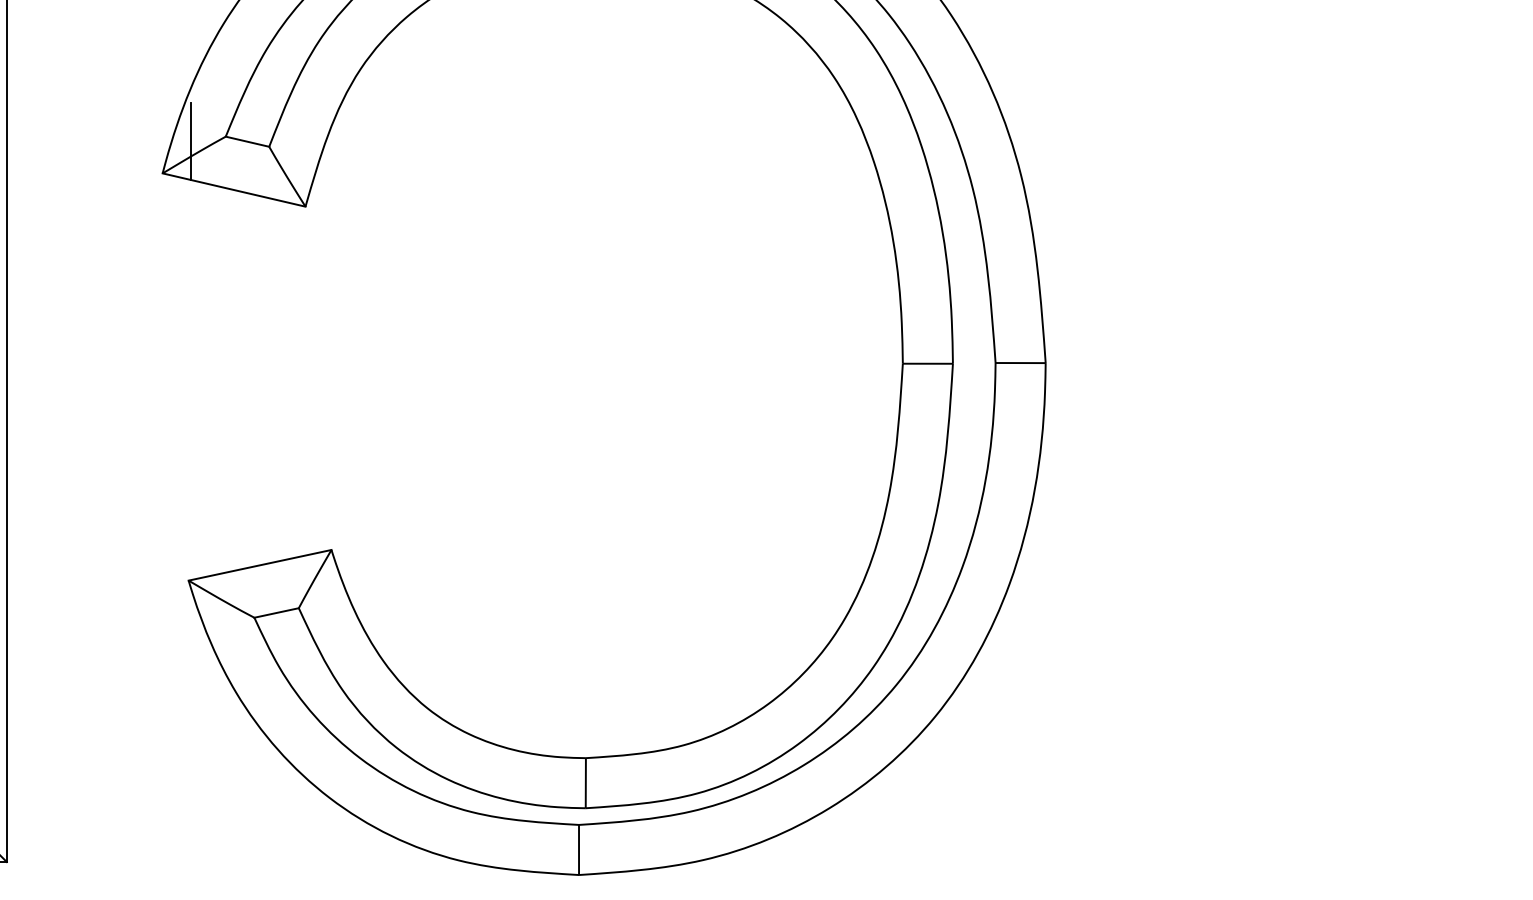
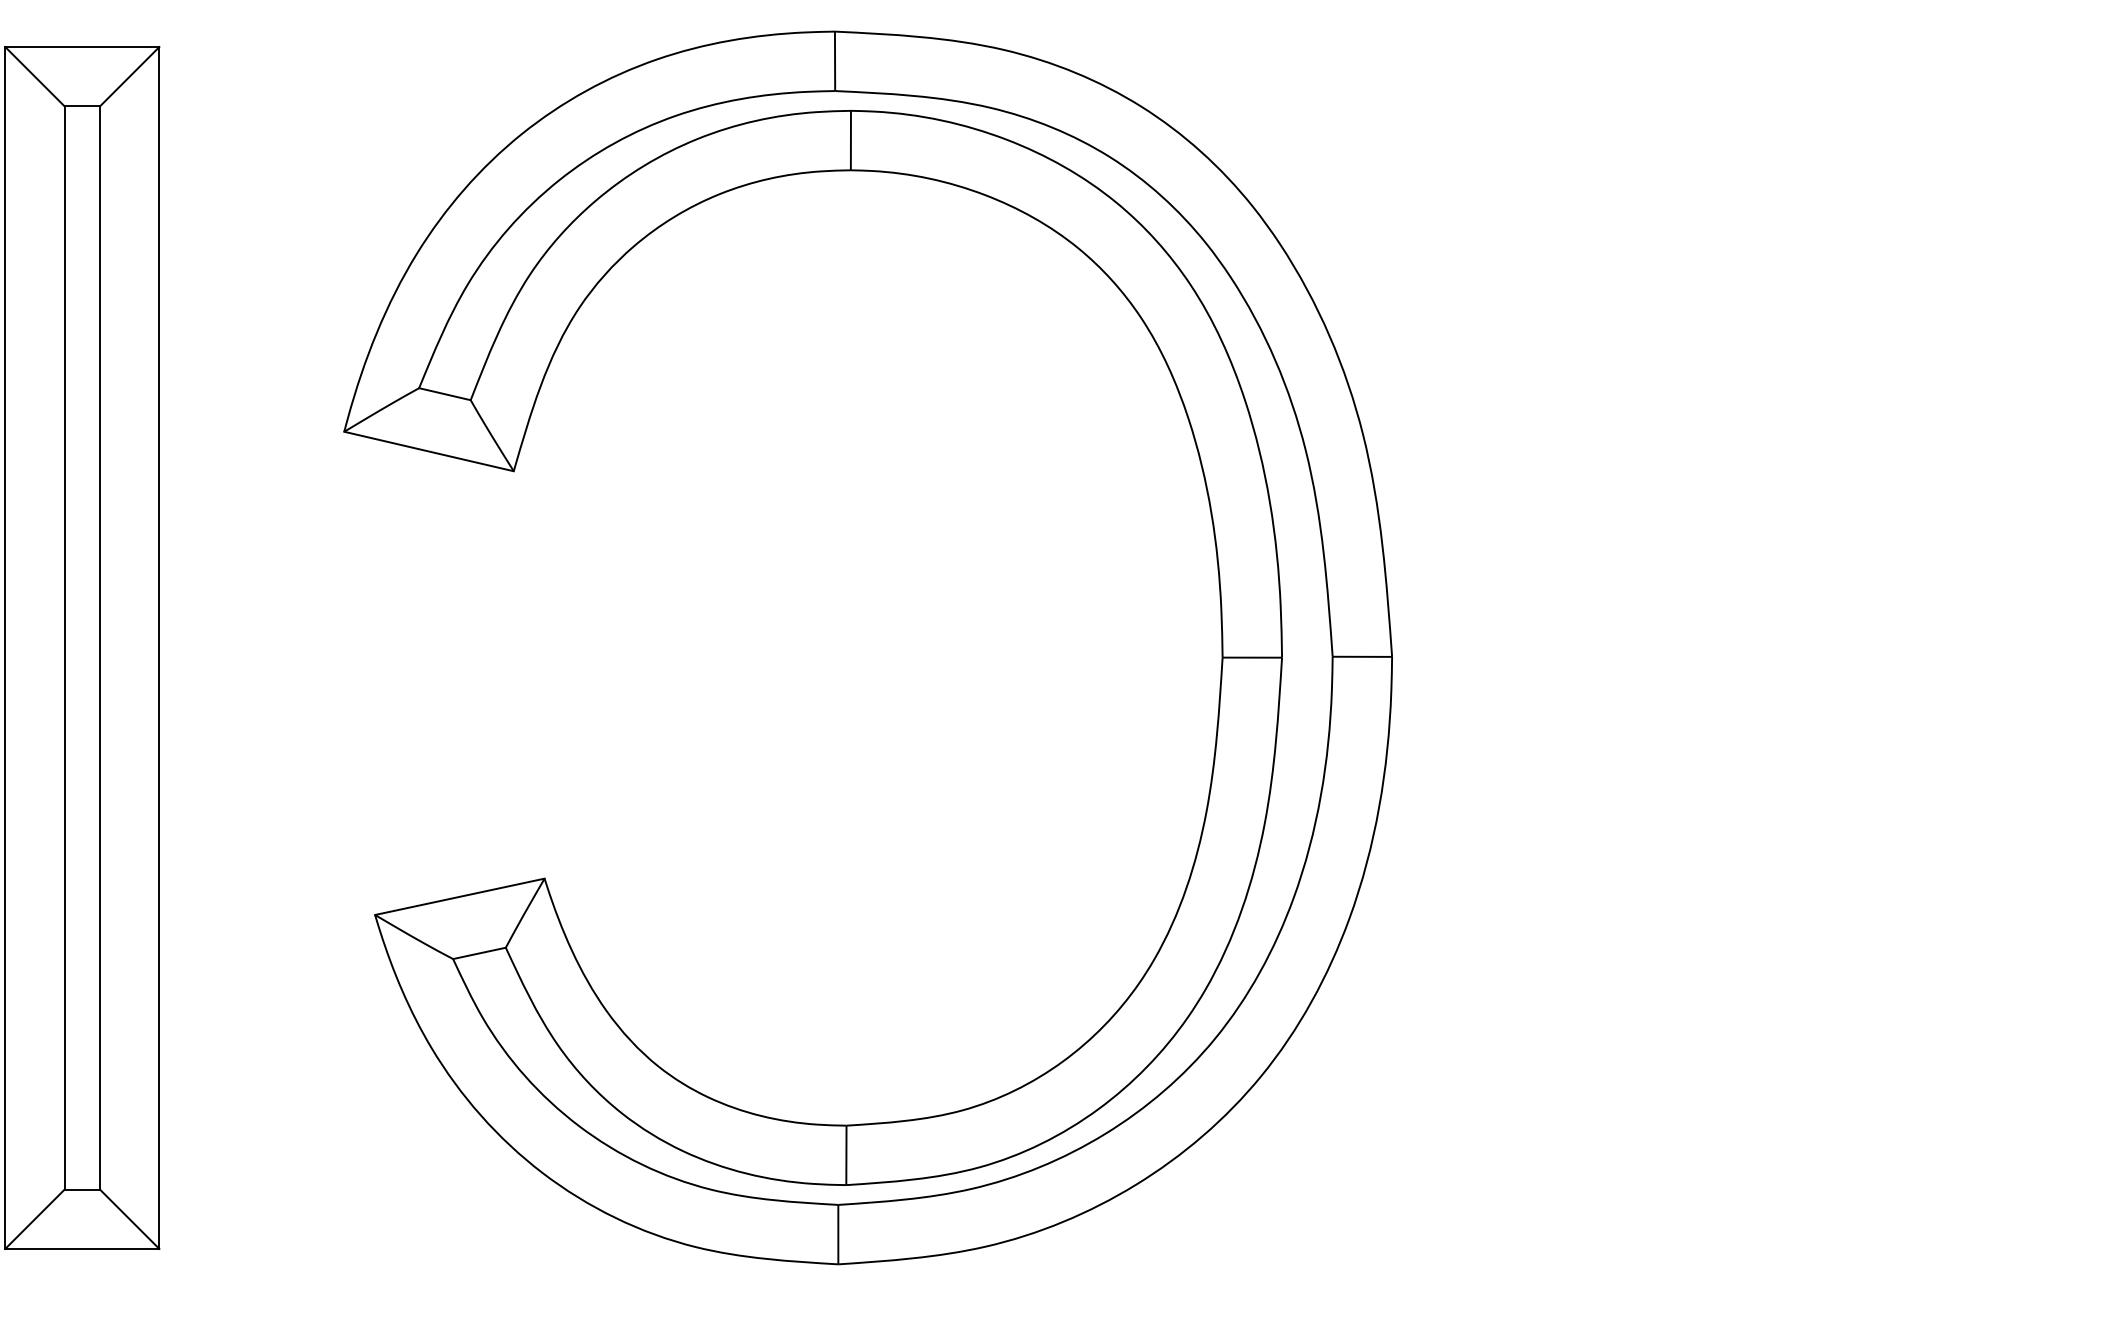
line: (190, 141) -> (377, 393), removed

